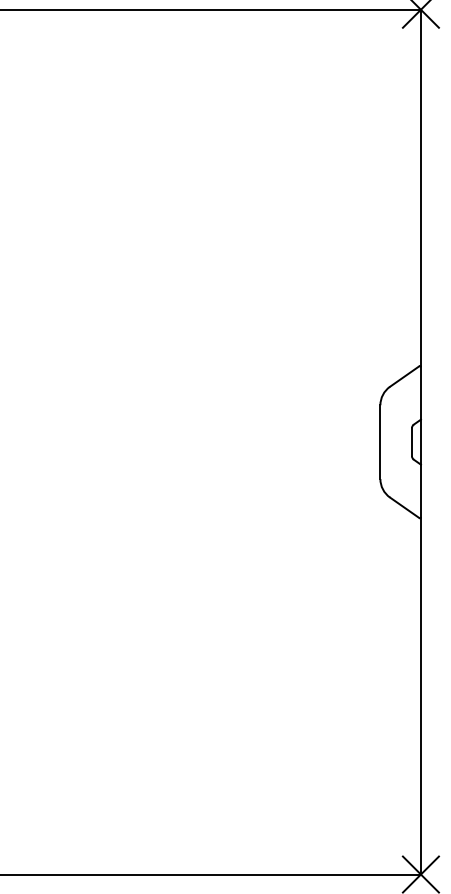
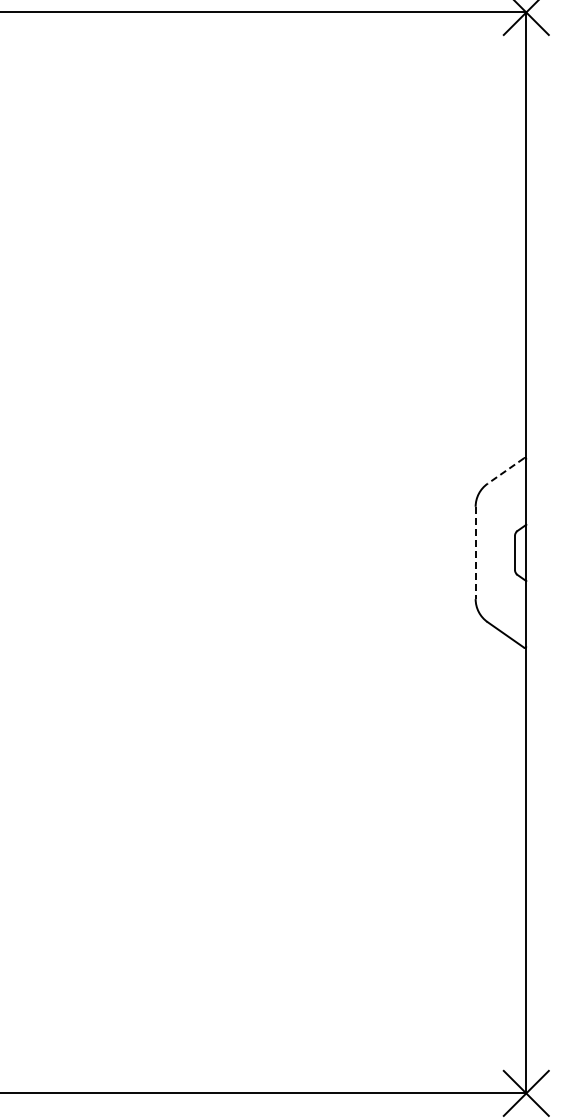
line: (404, 377) -> (505, 471), solid -> dashed
line: (380, 442) -> (475, 553), solid -> dashed

